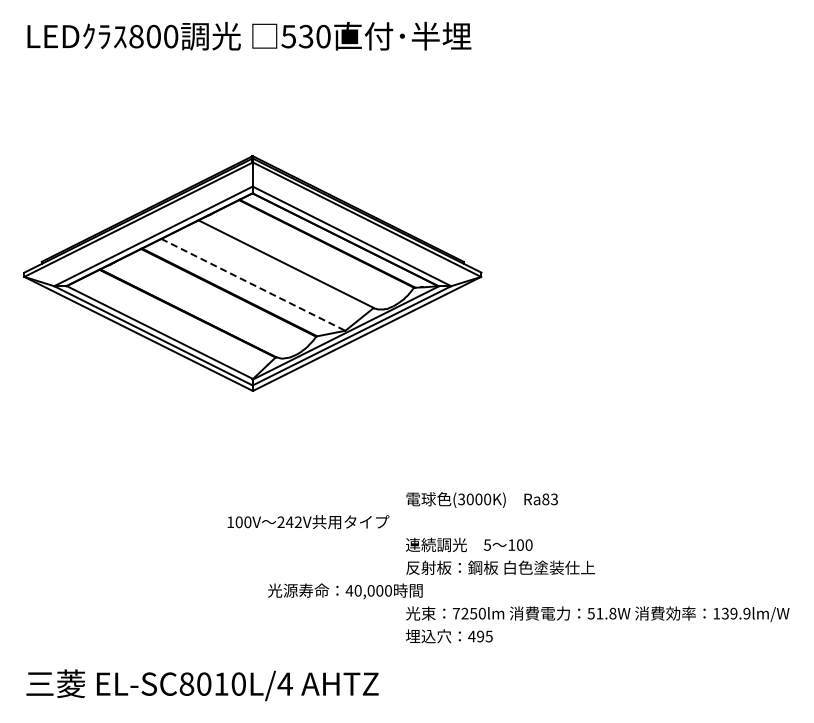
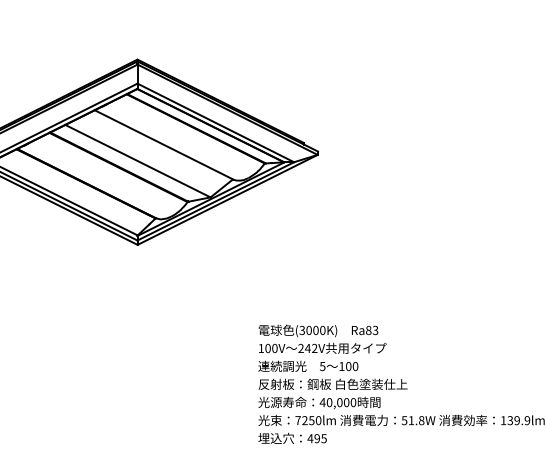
line: (253, 284) -> (138, 160), dashed -> solid
text: (308, 522) -> (322, 348), moved
text: (345, 591) -> (319, 403), moved

